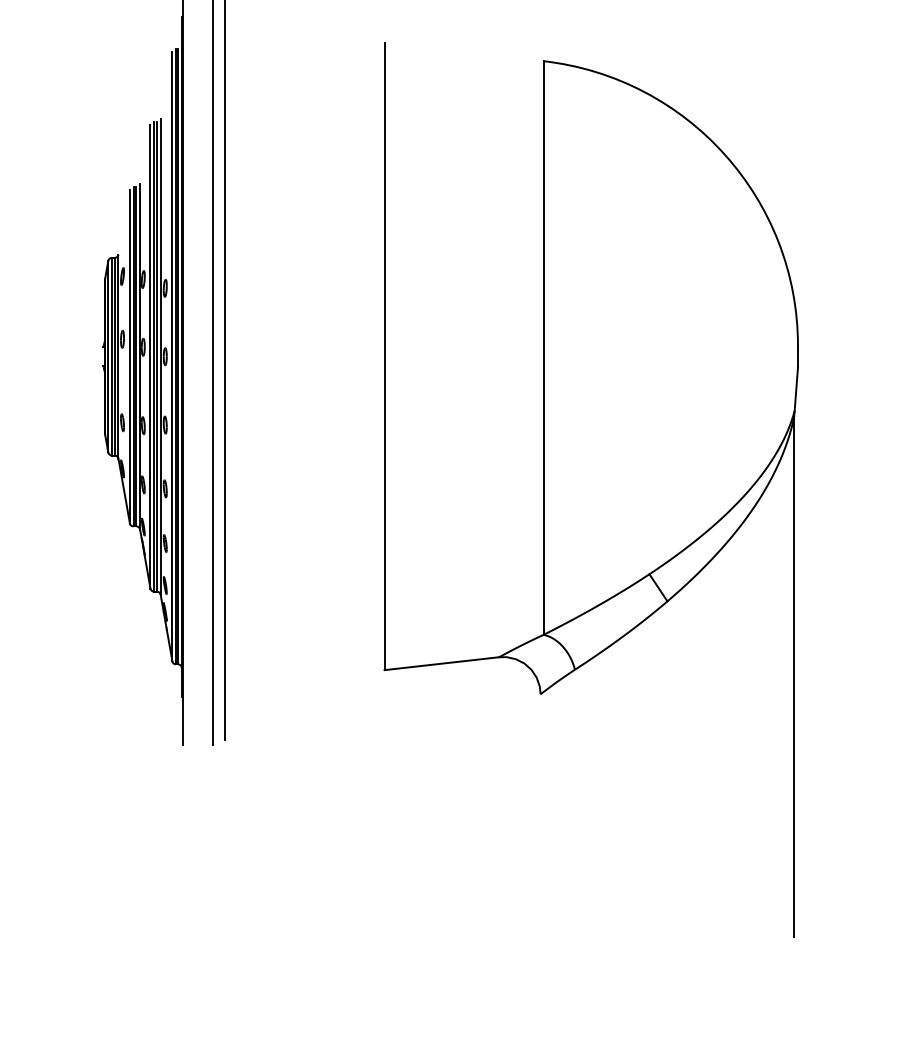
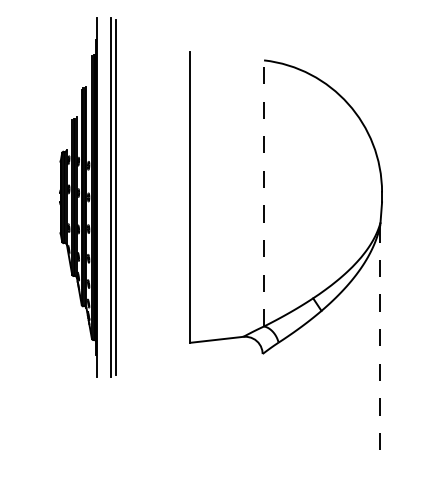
line: (544, 346) -> (264, 192), solid -> dashed
line: (794, 675) -> (380, 345), solid -> dashed

